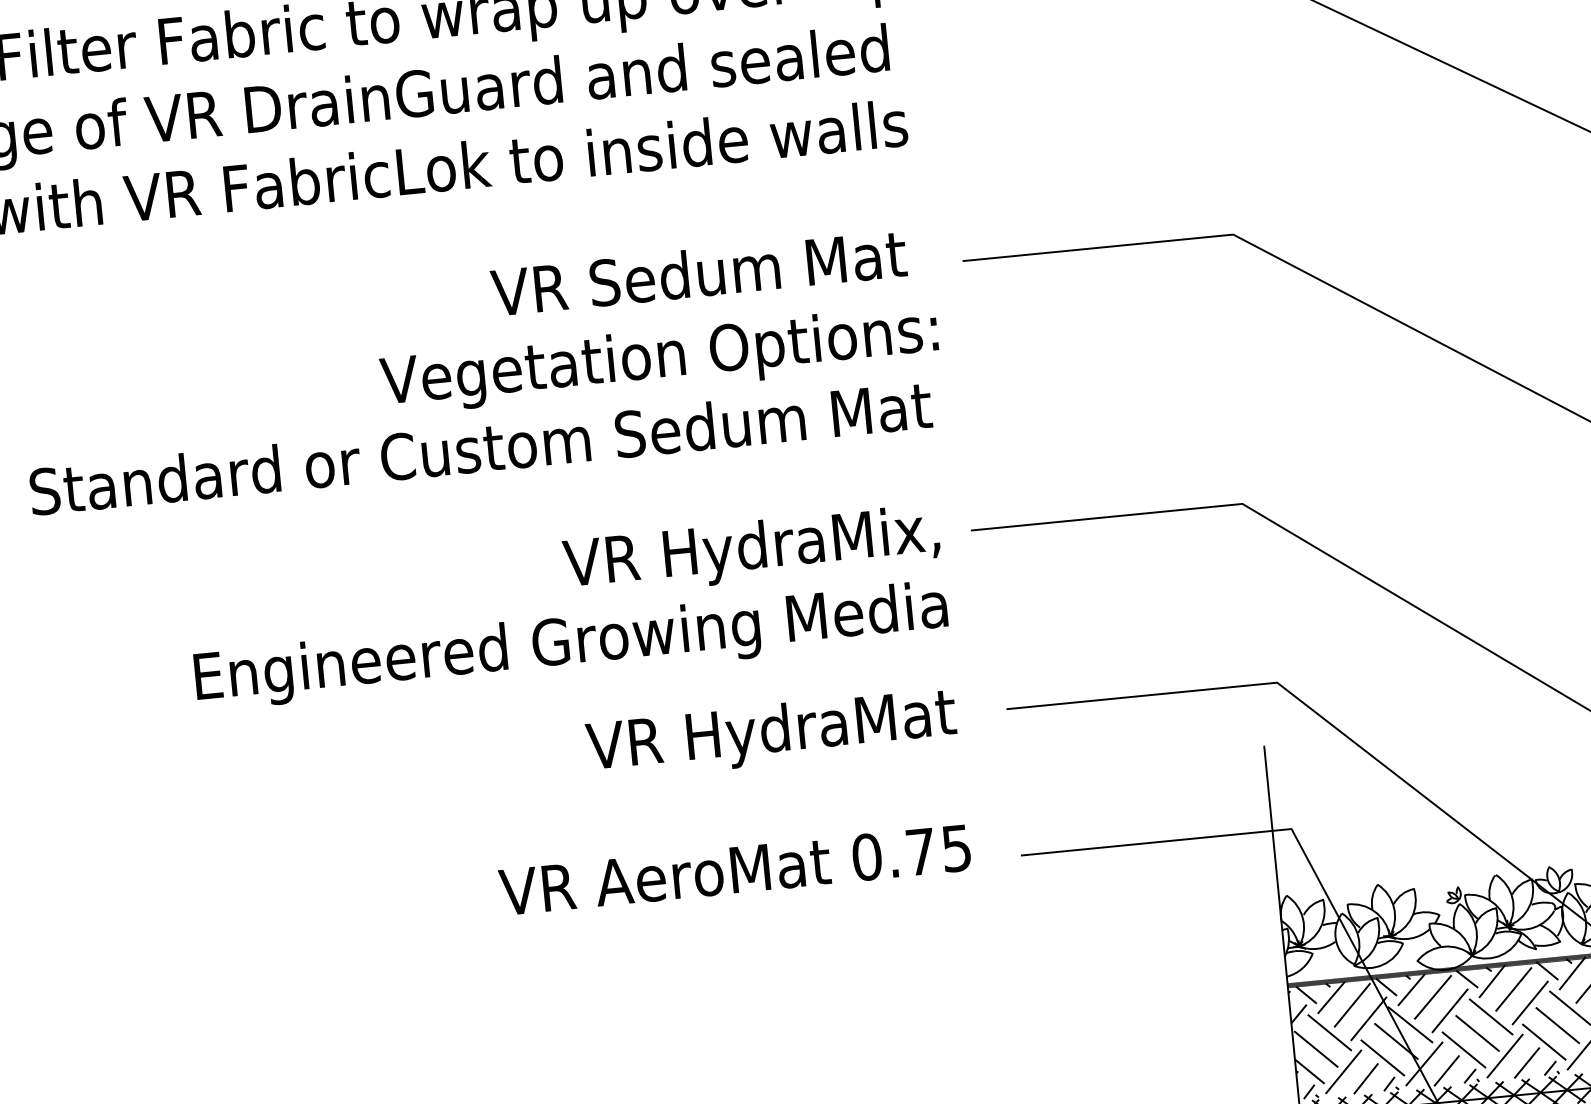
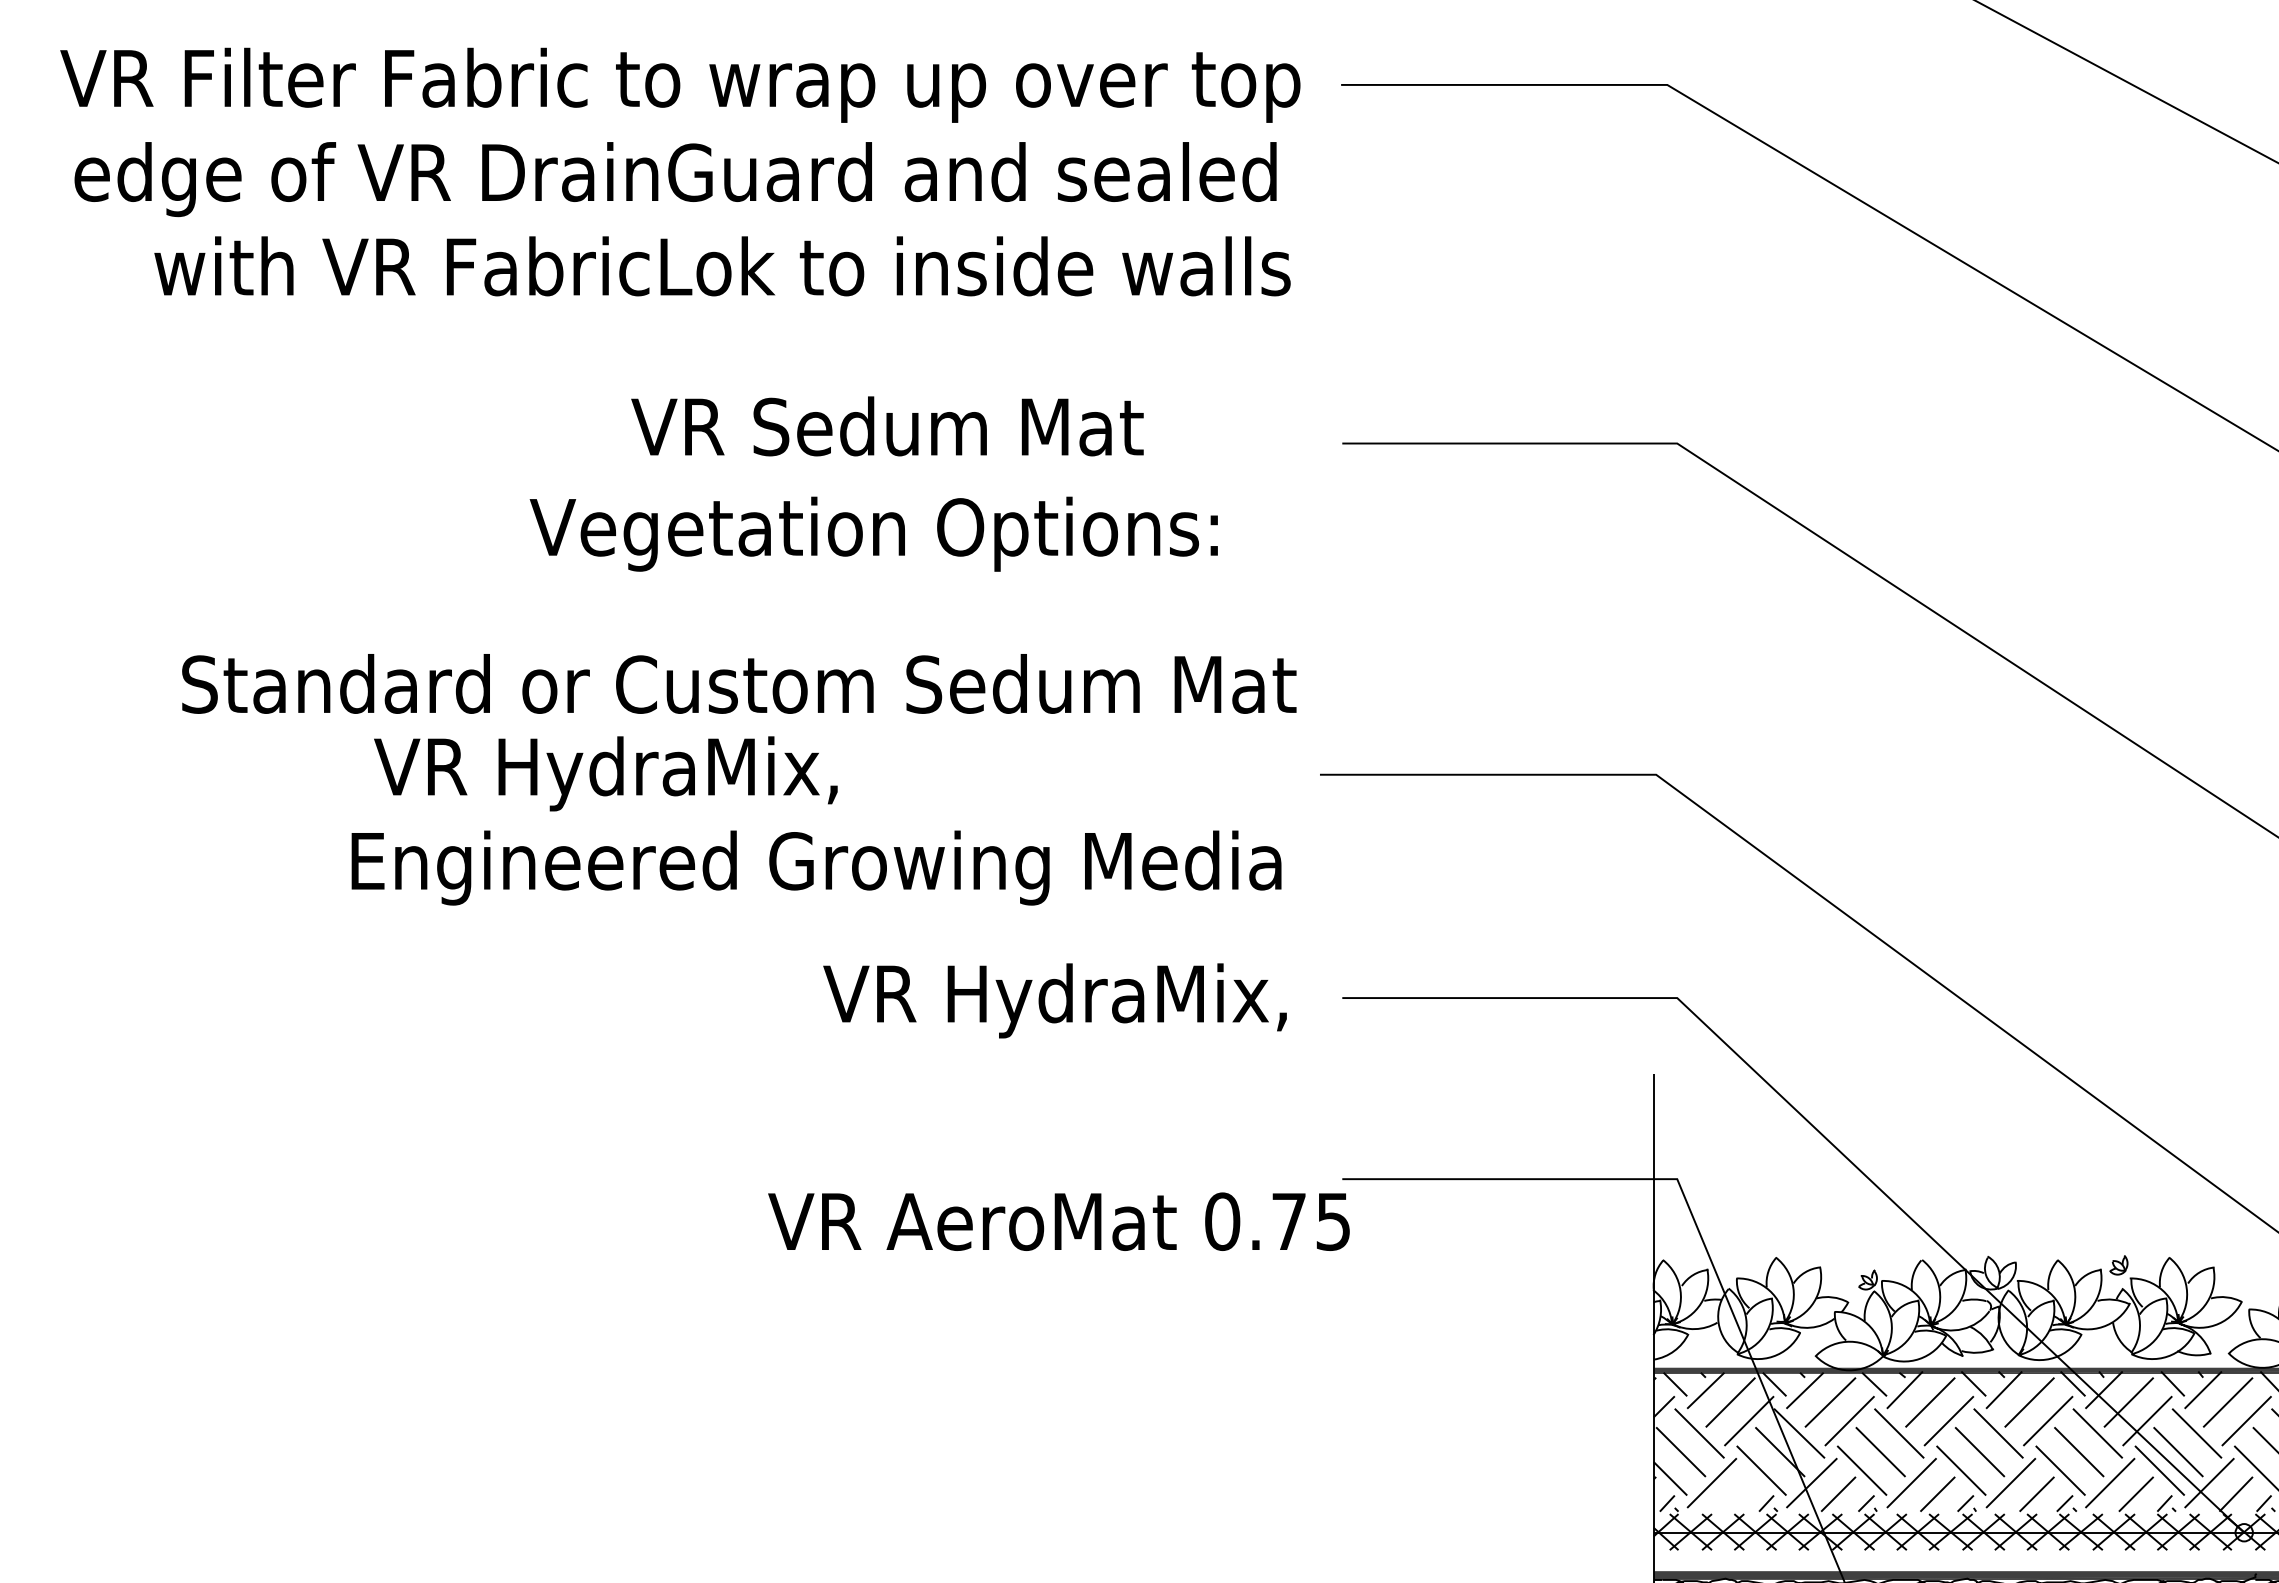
text: (698, 273) -> (887, 426), moved
text: (659, 359) -> (873, 533), moved
text: (481, 447) -> (739, 683), moved
text: (751, 551) -> (605, 773), moved
text: (932, 716) -> (1250, 997), VR HydraMat -> VR HydraMix,
text: (734, 870) -> (1058, 1221), moved
line: (1365, 1078) -> (1738, 1493), removed

